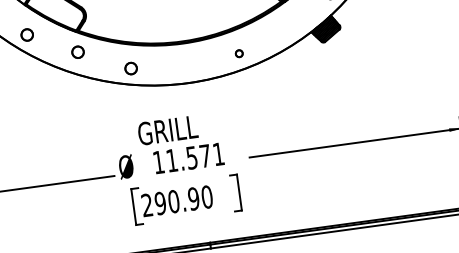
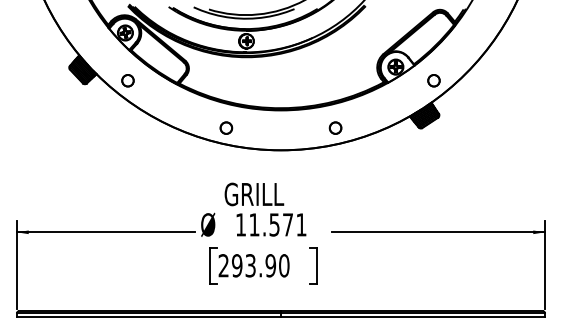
circle: (77, 52) -> (175, 104), removed
part: (239, 53) -> (335, 127), size x1.67
text: (173, 201) -> (250, 265), 290.90 -> 293.90

